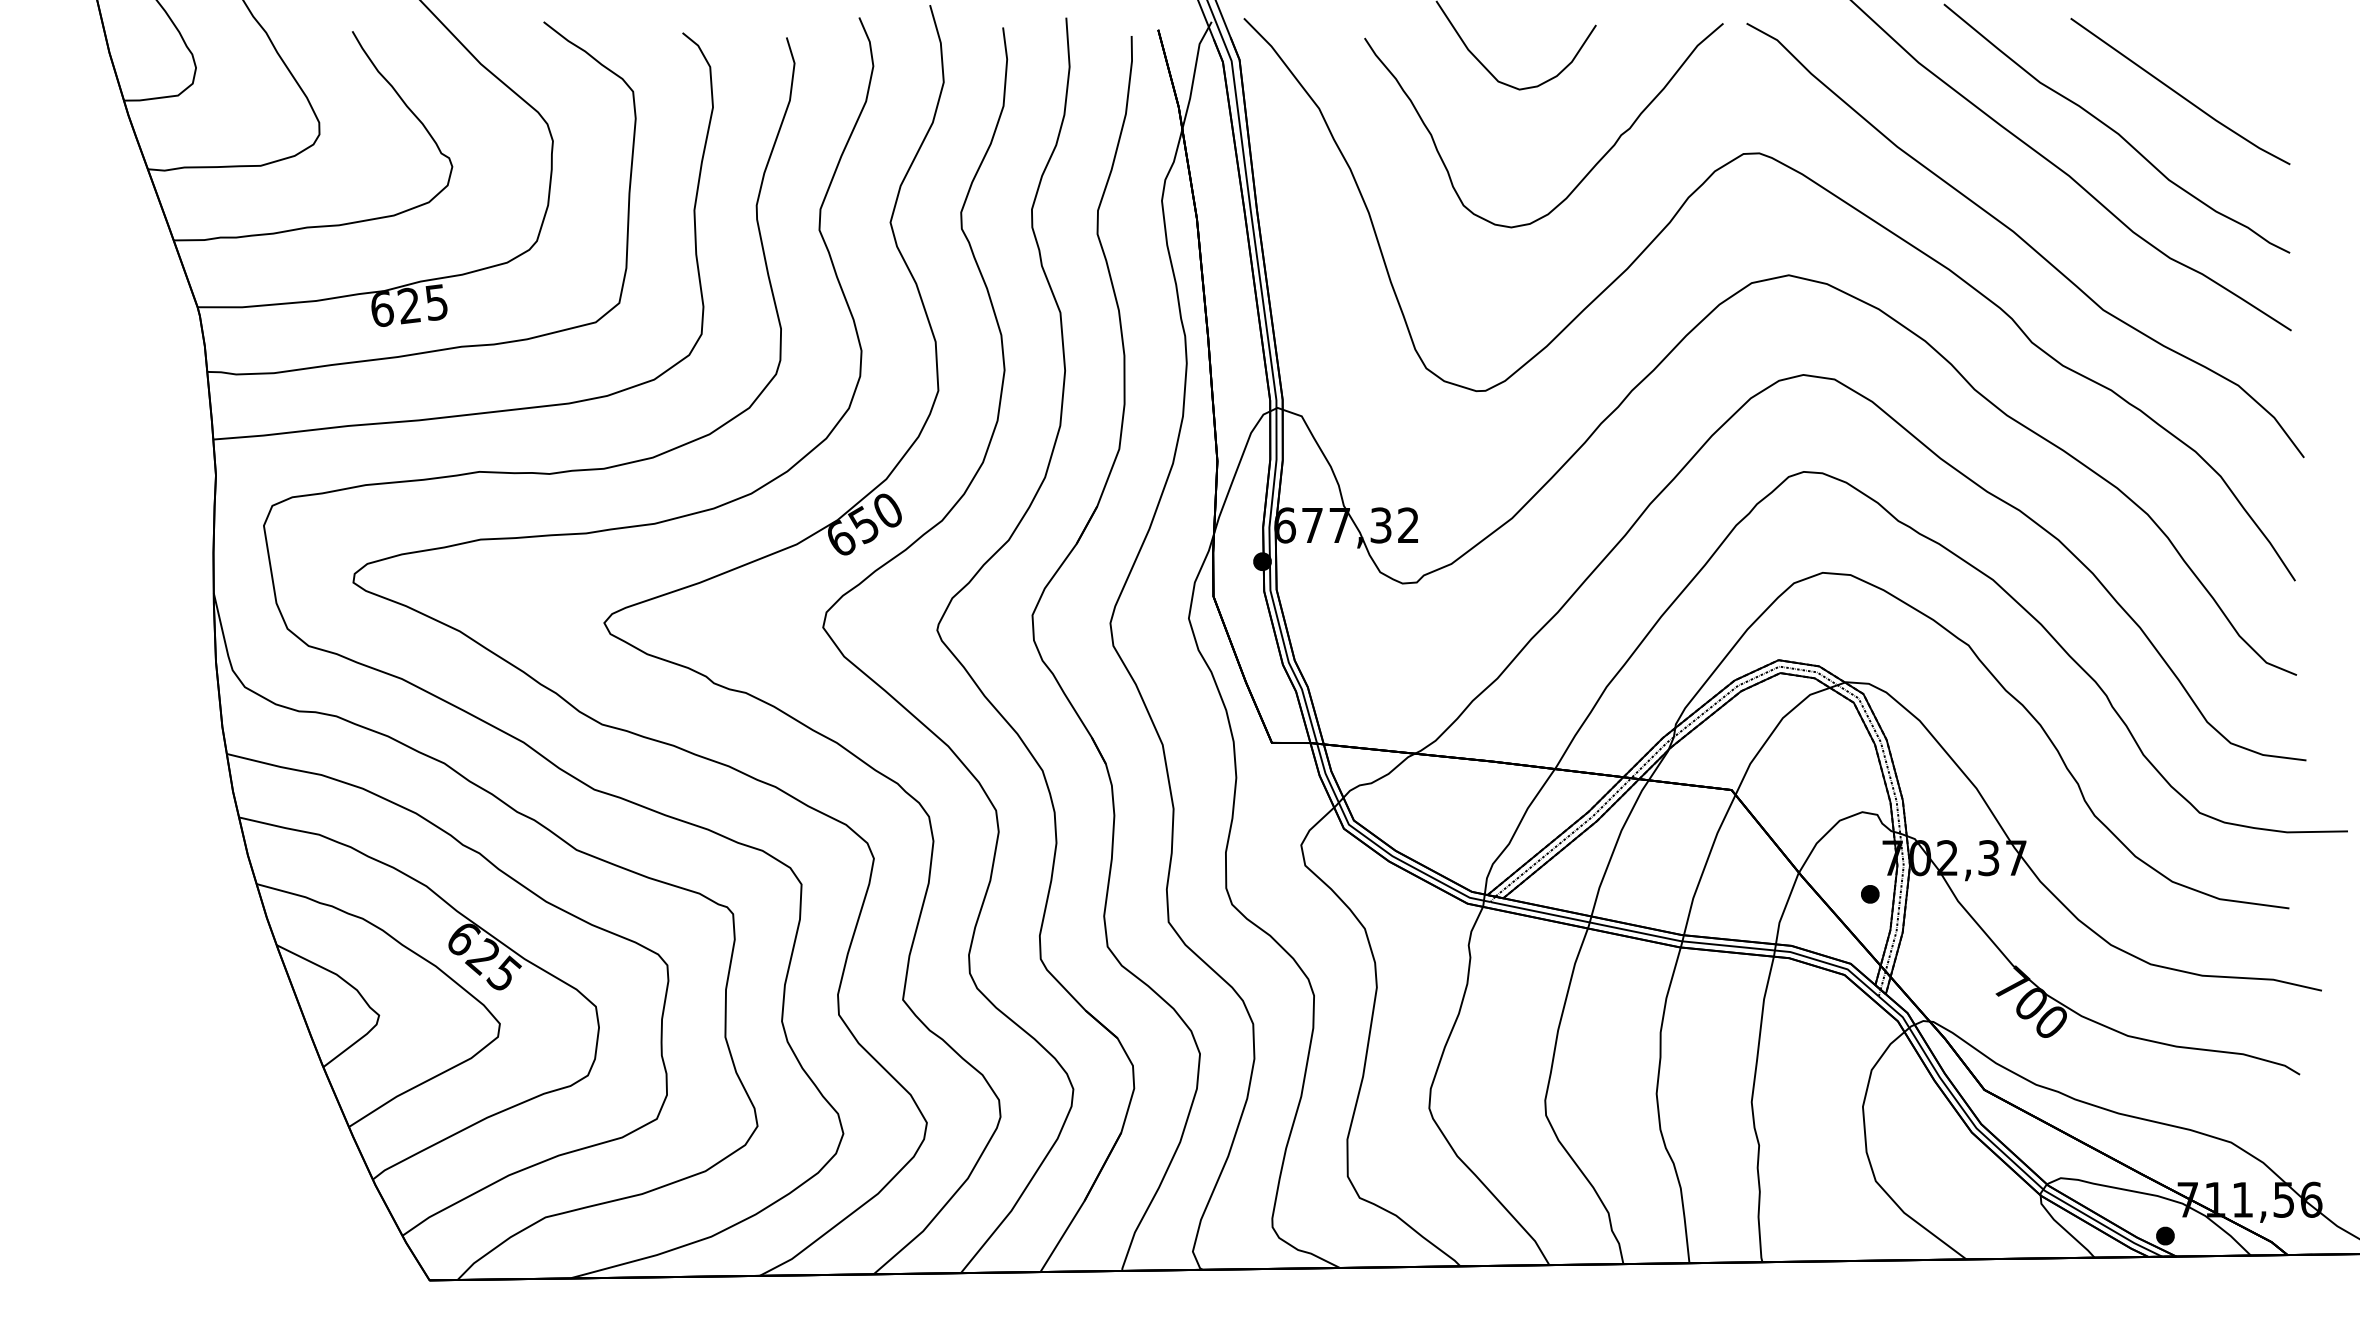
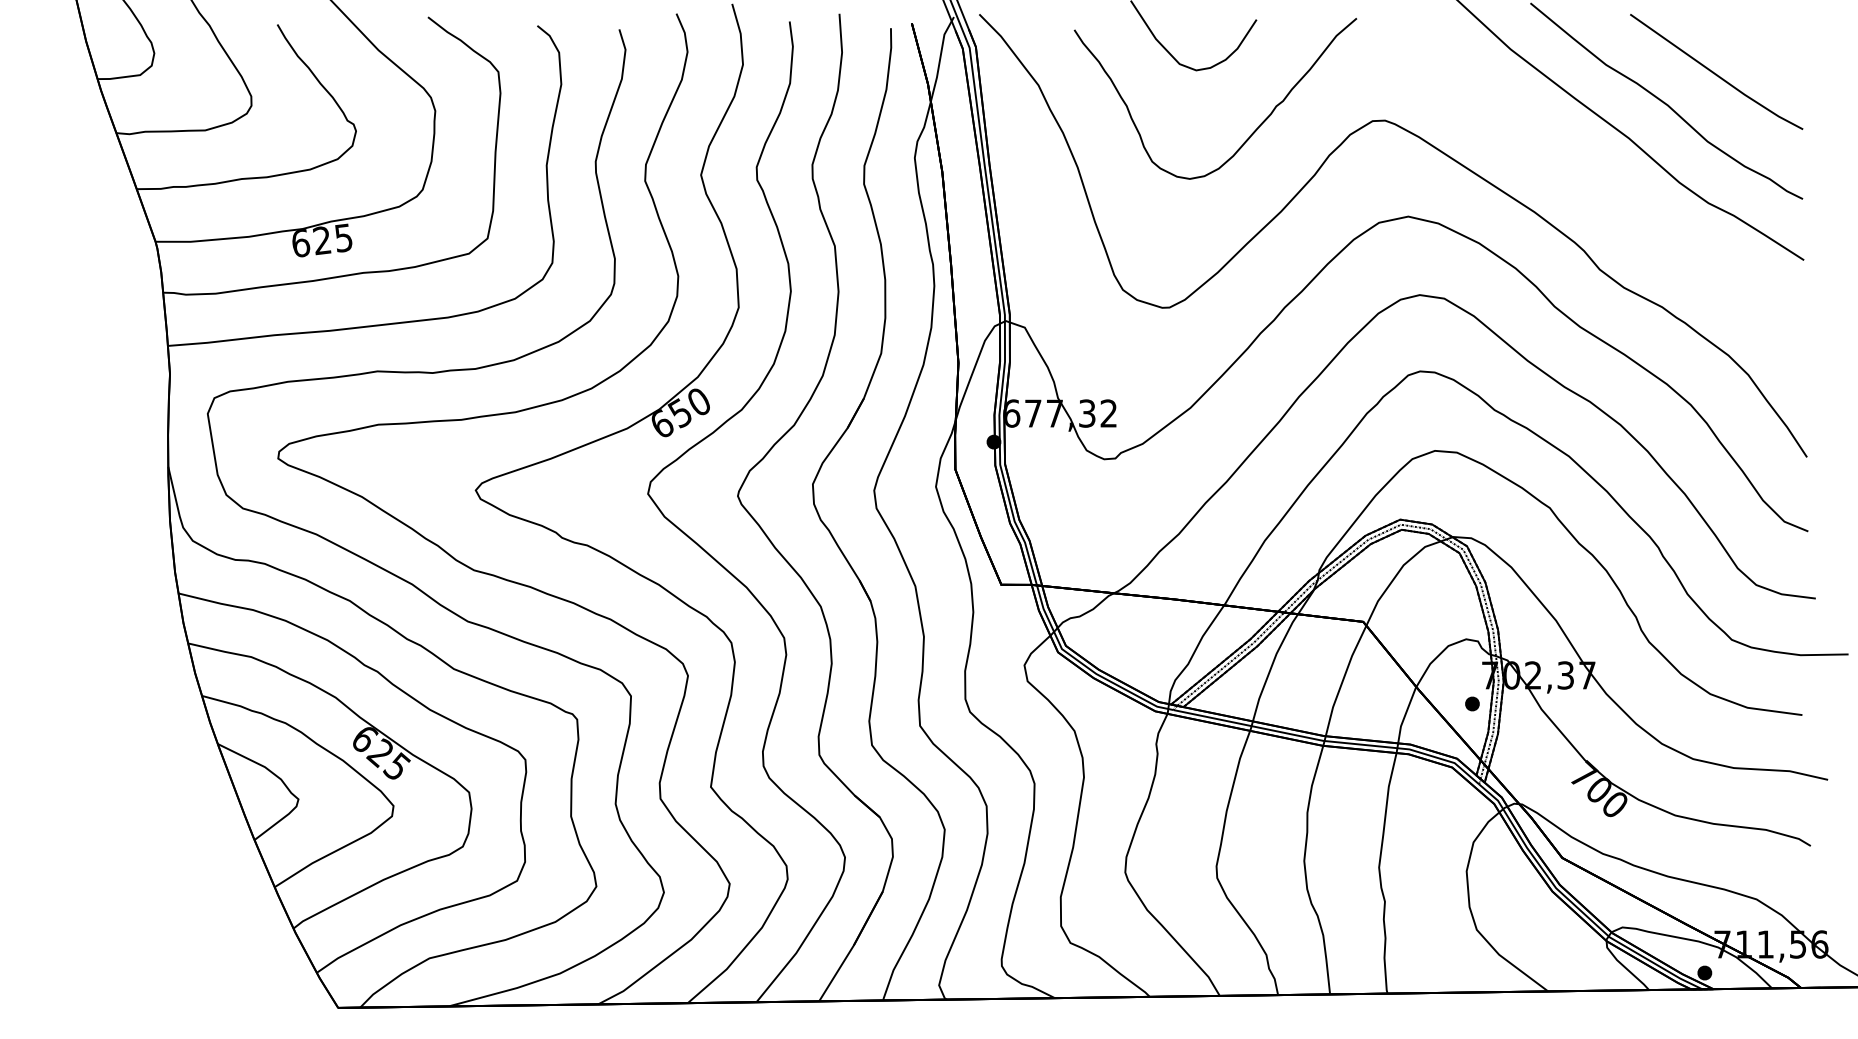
curve: (2025, 240) -> (1594, 189), removed

